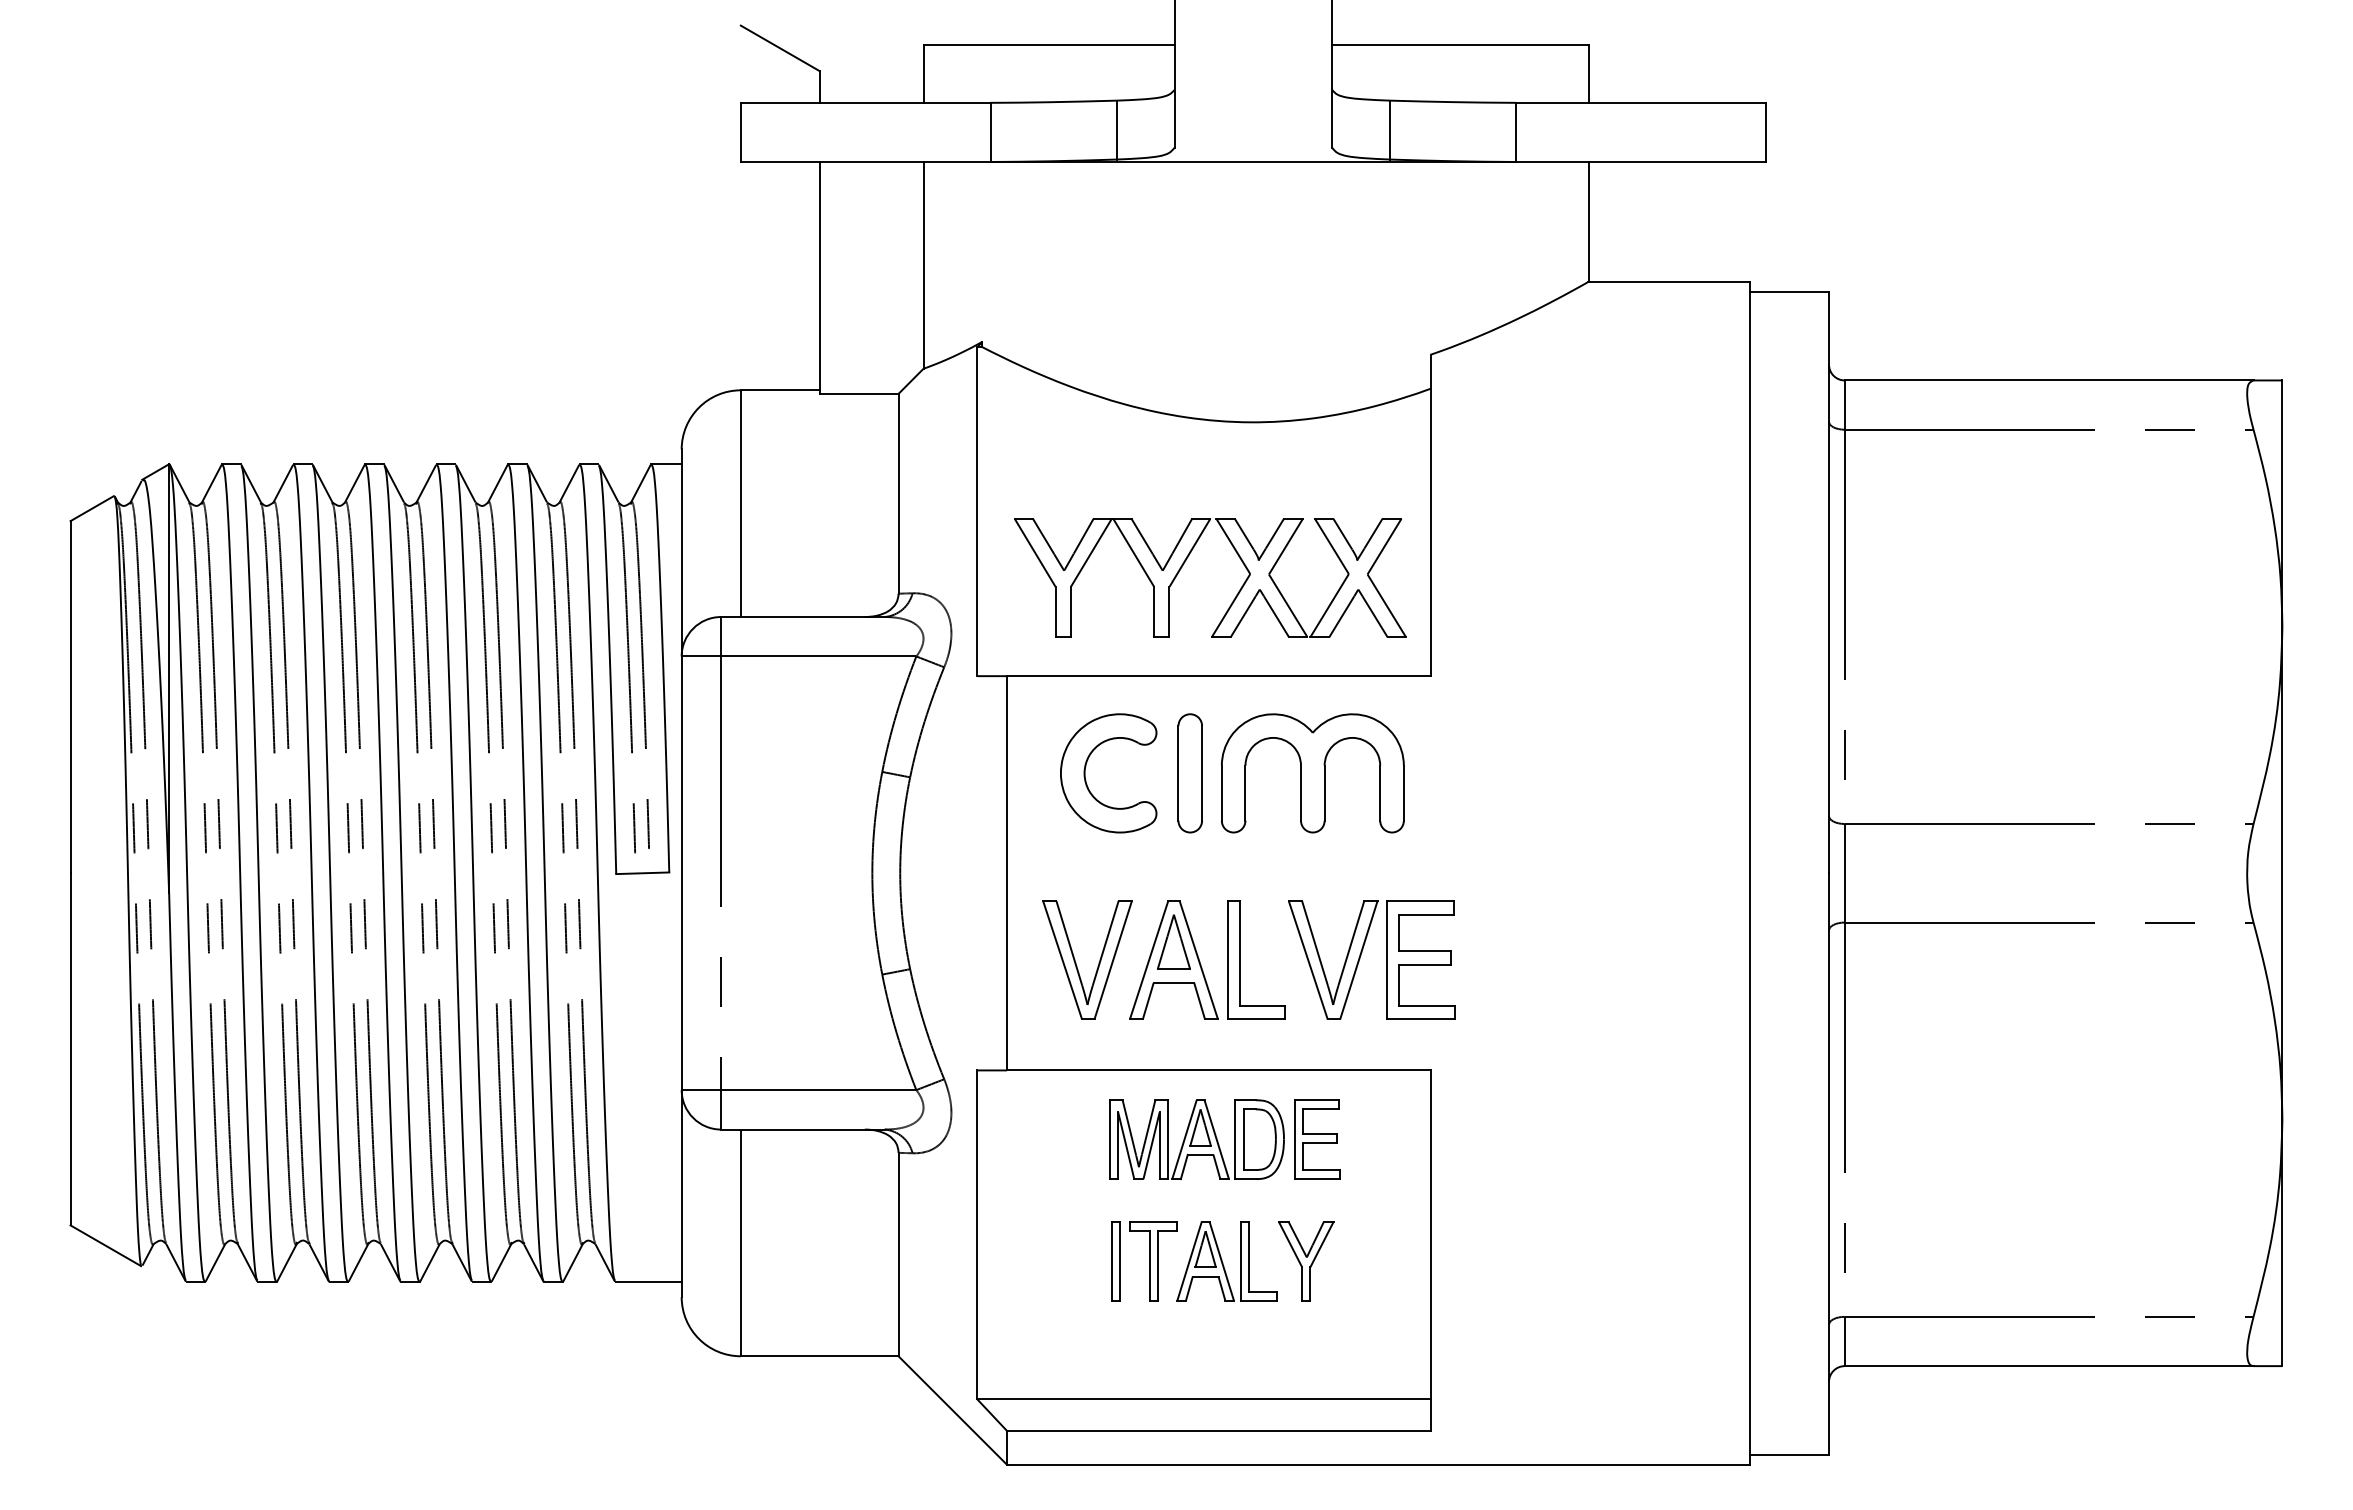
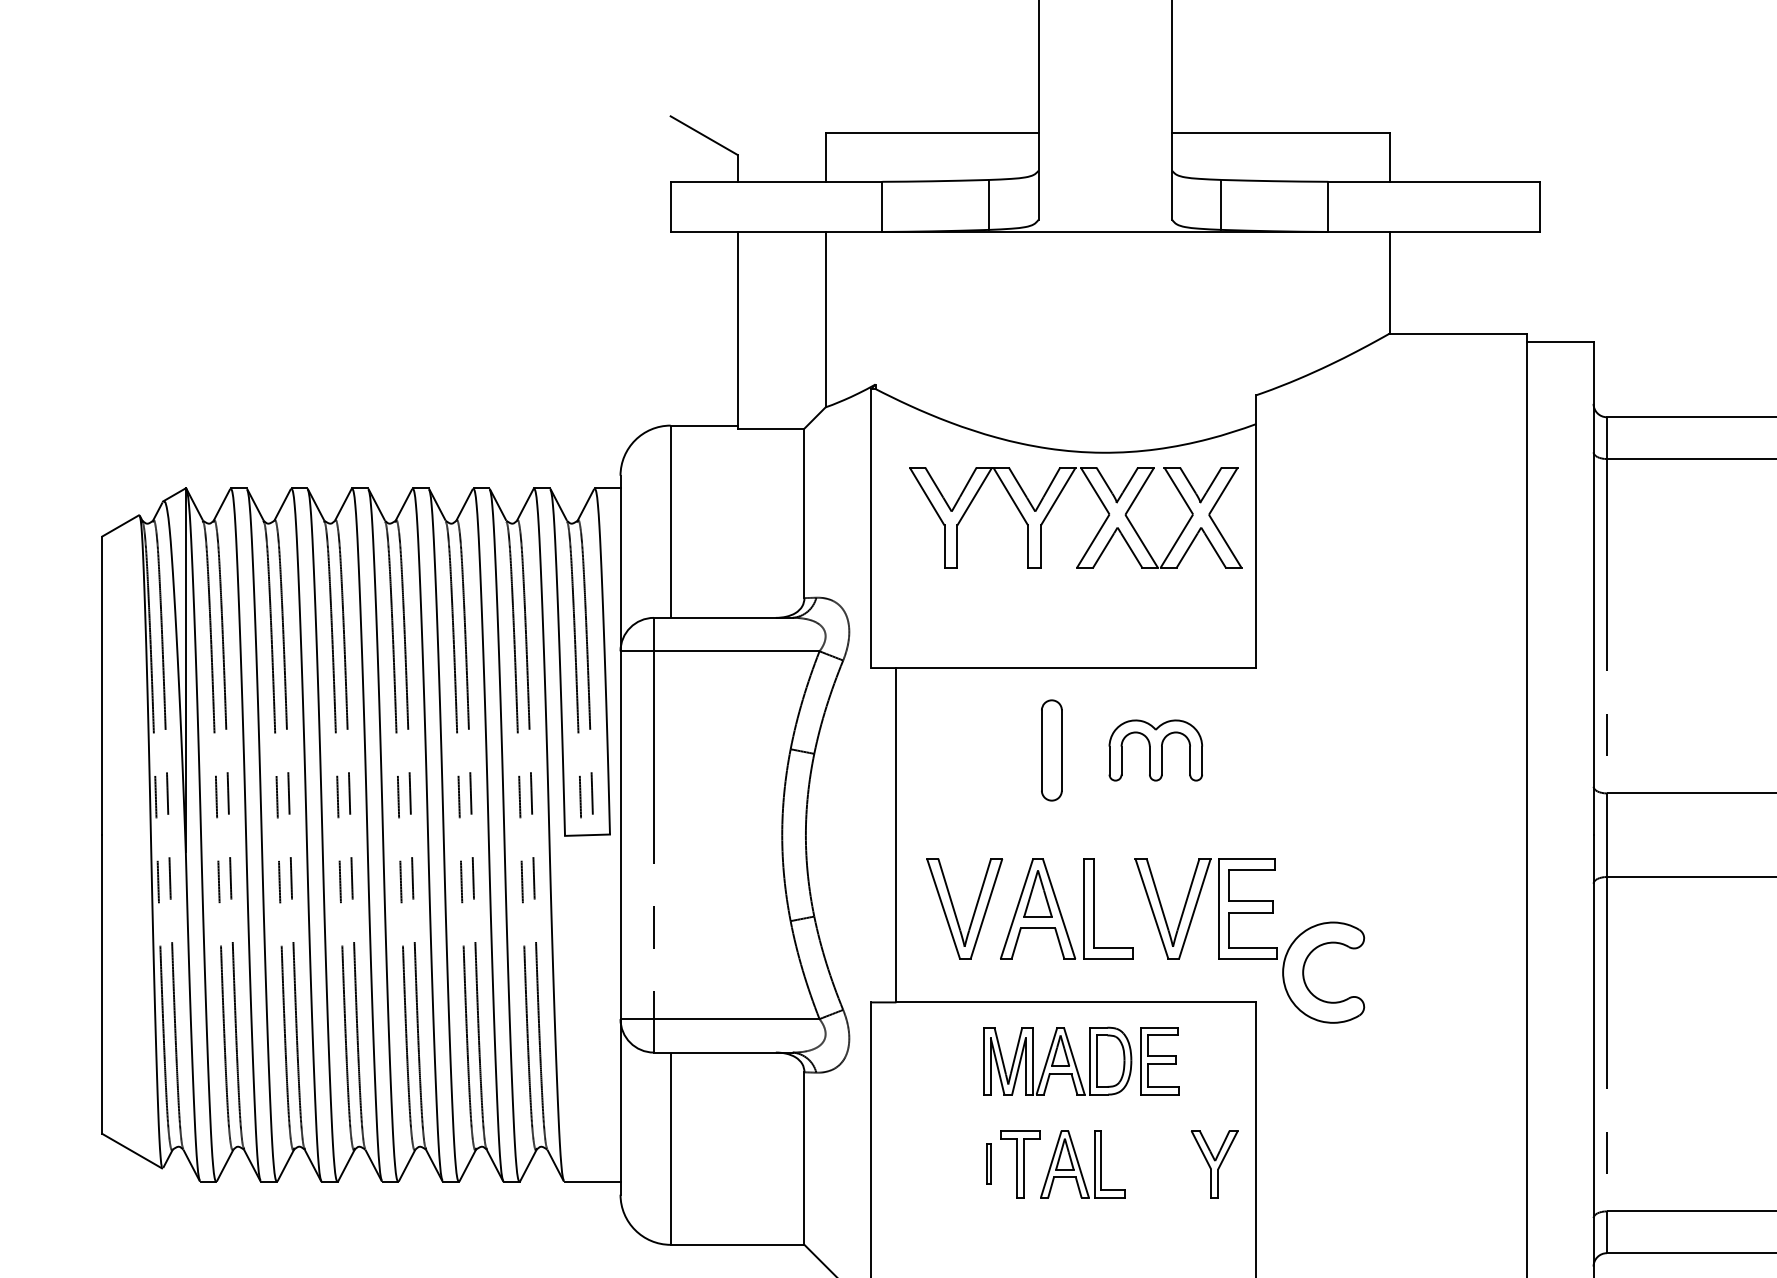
part: (1184, 564) -> (1053, 506), moved
part: (1085, 773) -> (1303, 972), moved
part: (1312, 773) -> (1155, 750), size x0.6
part: (1115, 1261) -> (988, 1164), size x0.6
part: (1306, 1261) -> (1214, 1164), moved

